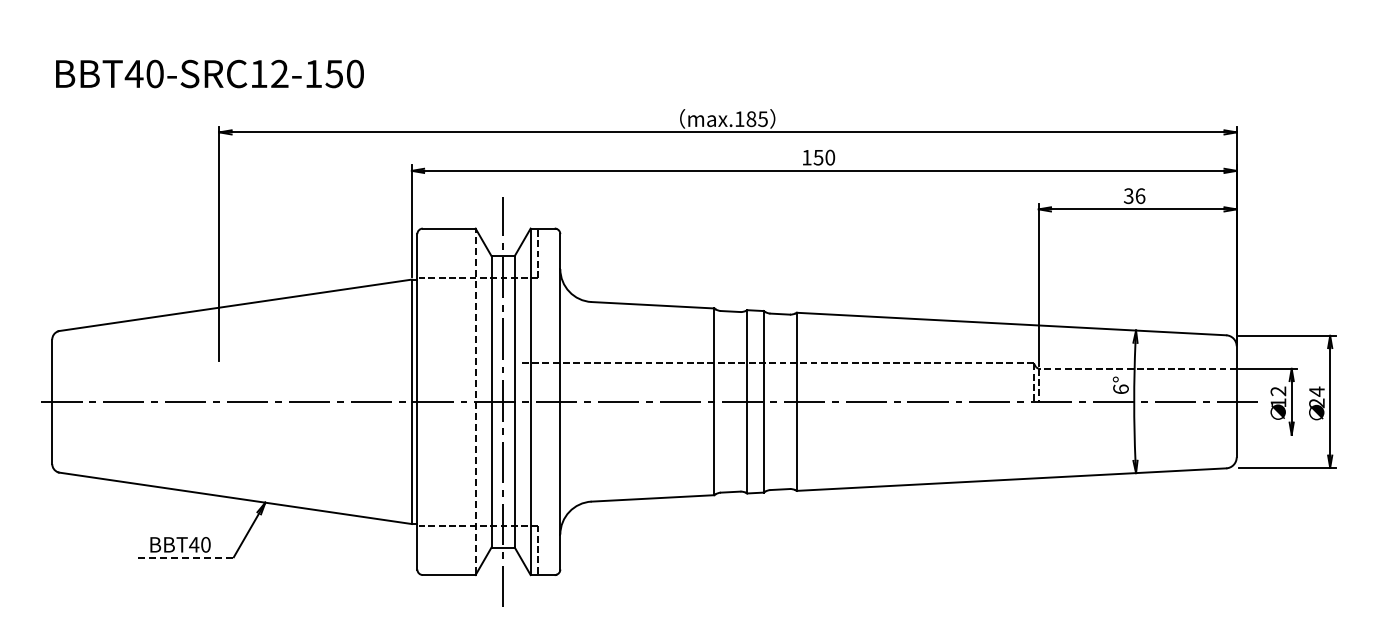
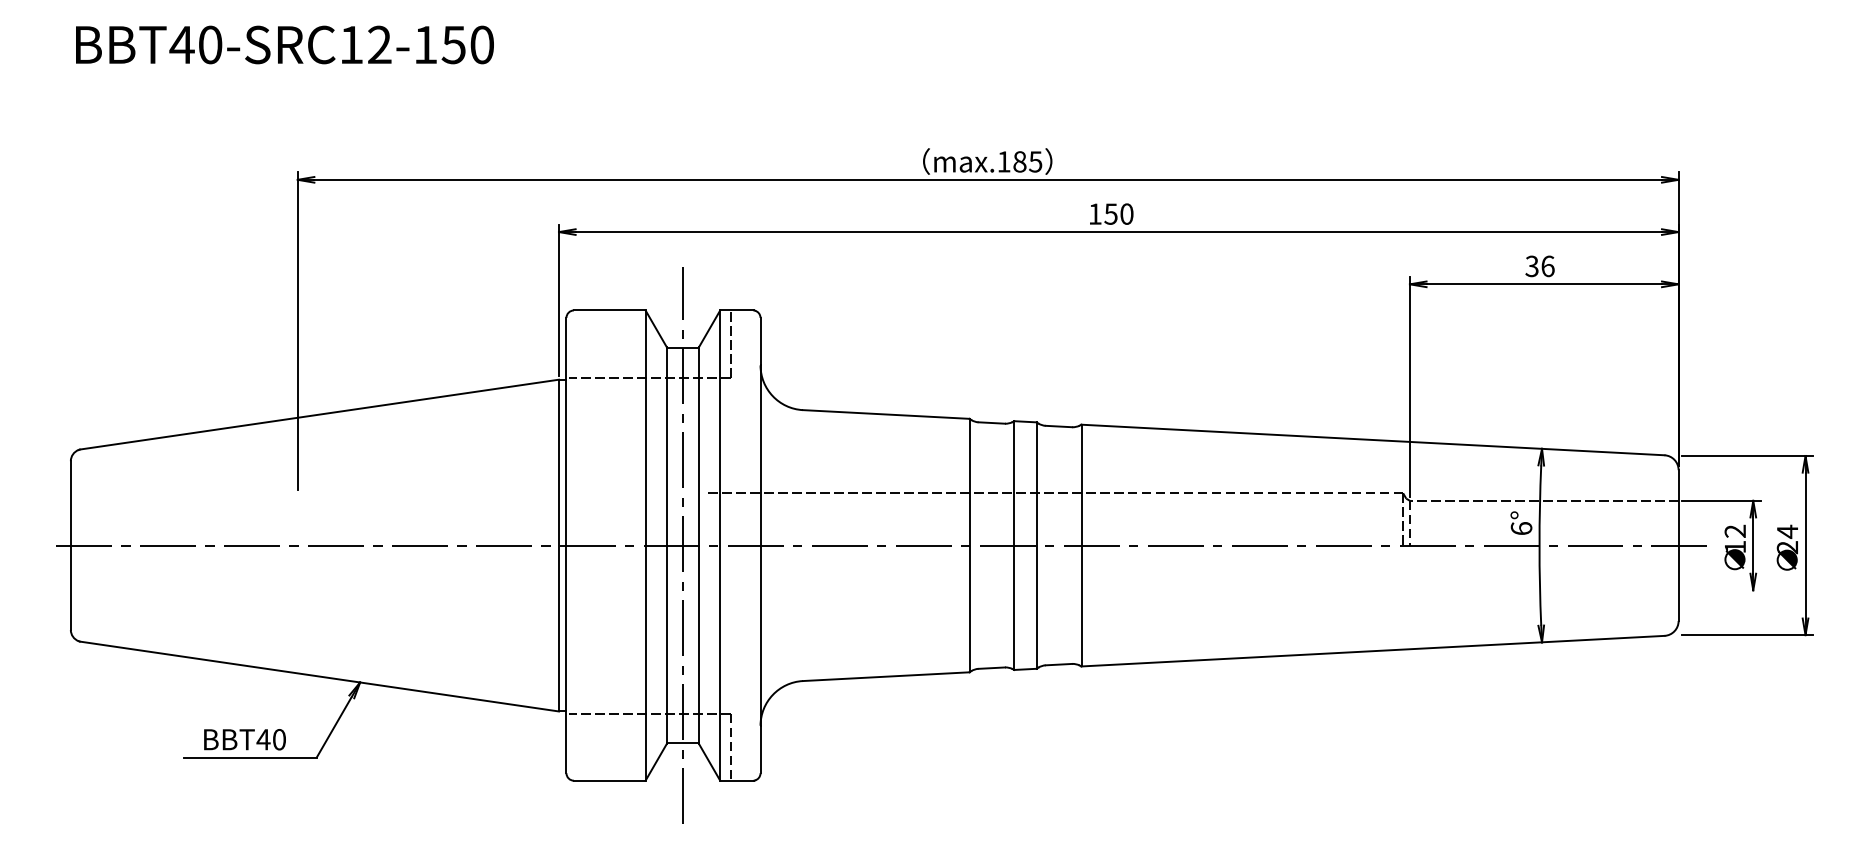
text: (209, 73) -> (284, 44), moved
line: (475, 401) -> (645, 545), dashed -> solid
line: (184, 558) -> (250, 758), dashed -> solid

